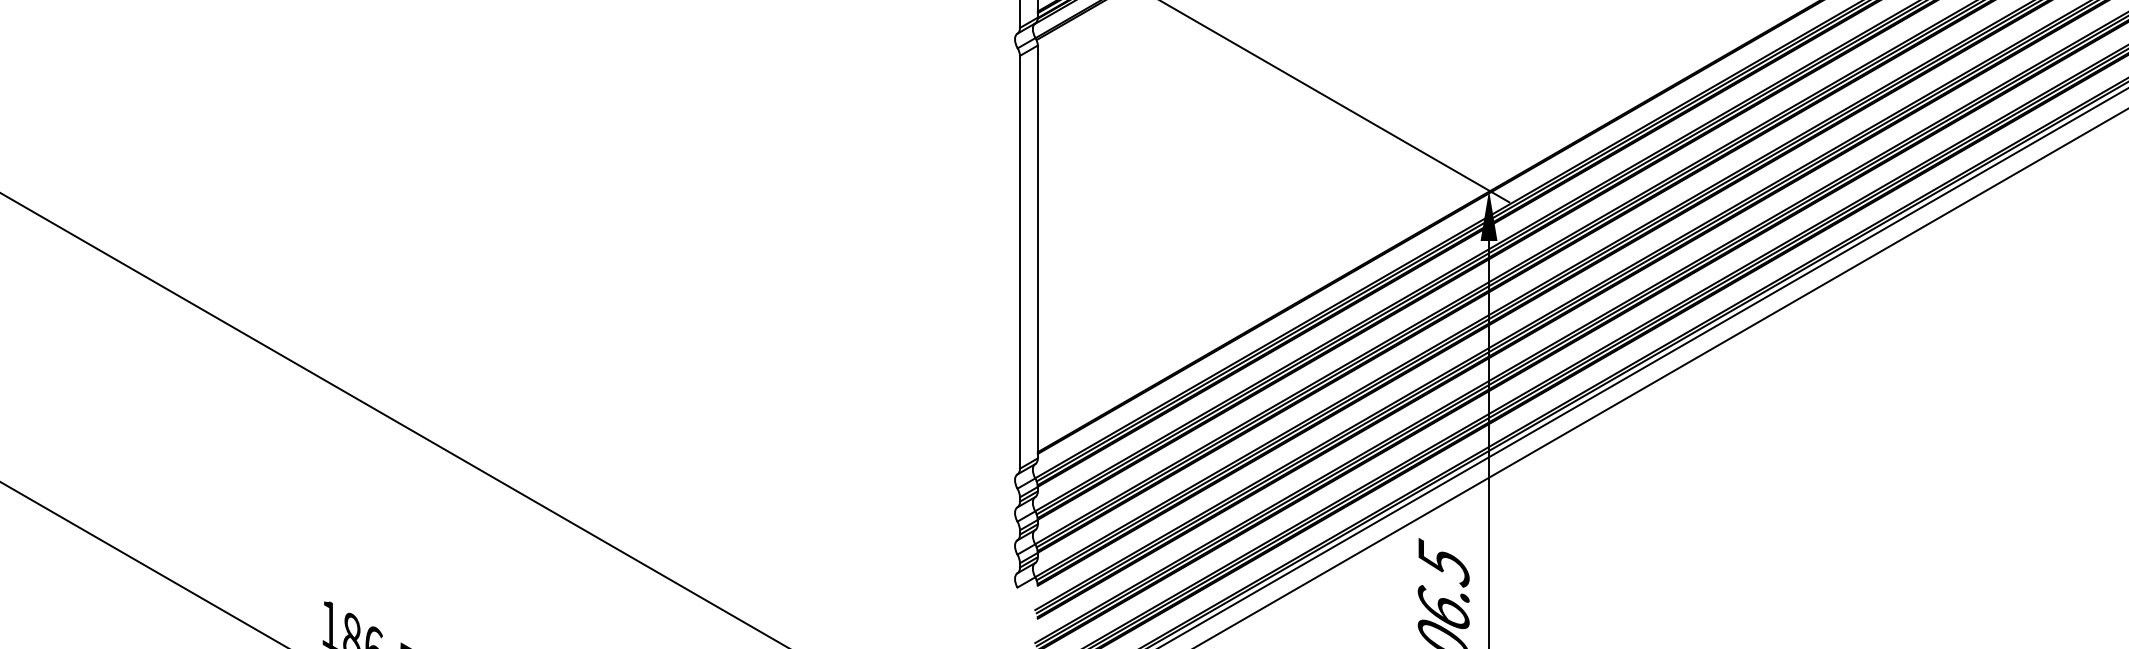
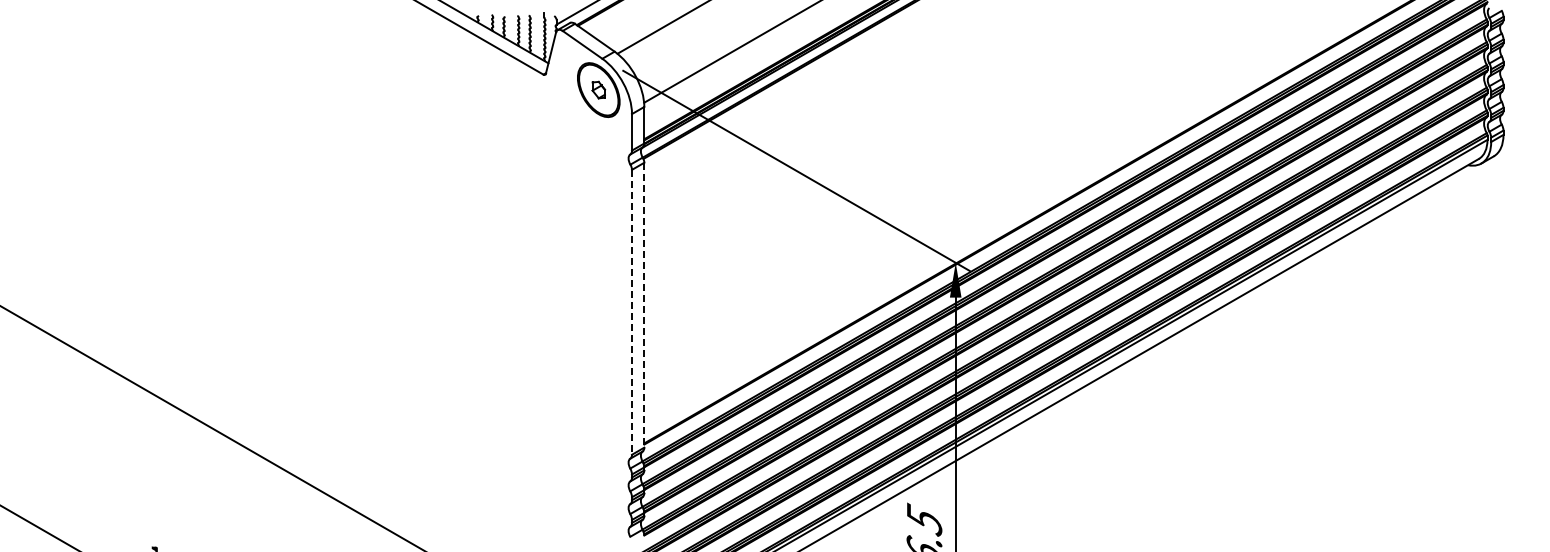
line: (1038, 252) -> (644, 305), solid -> dashed
line: (1020, 262) -> (632, 312), solid -> dashed

